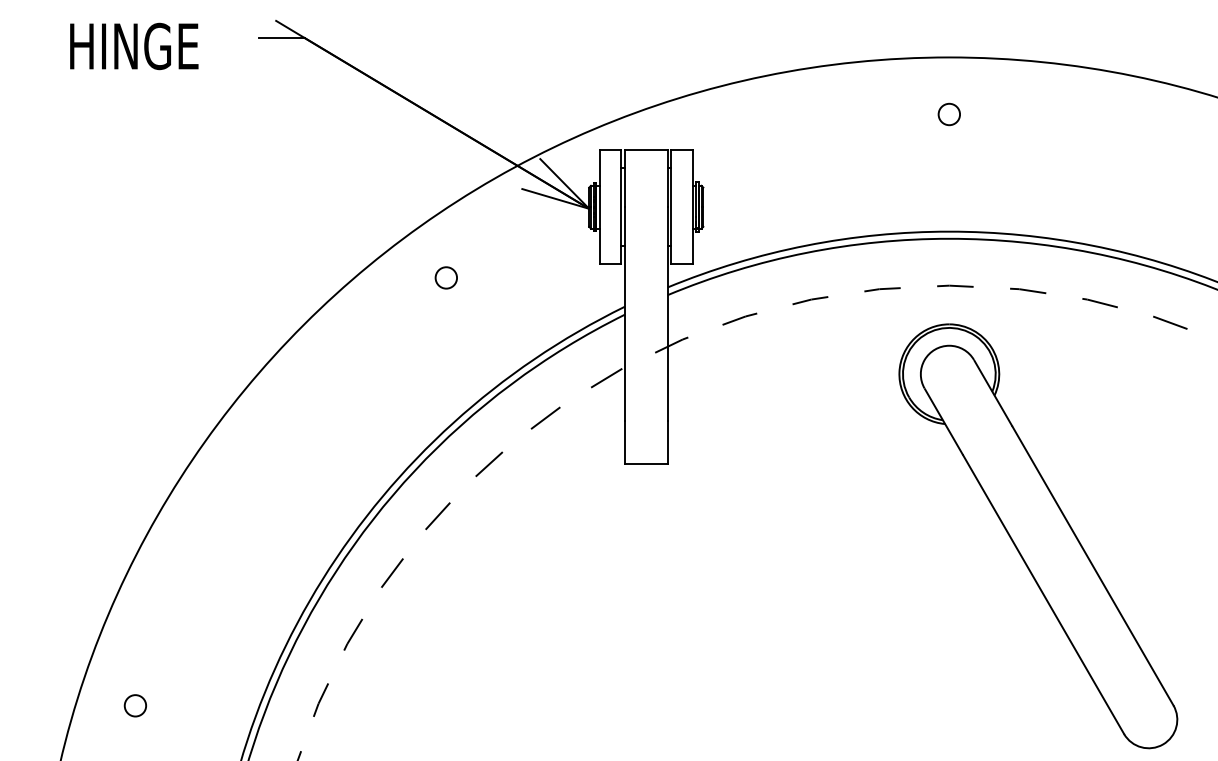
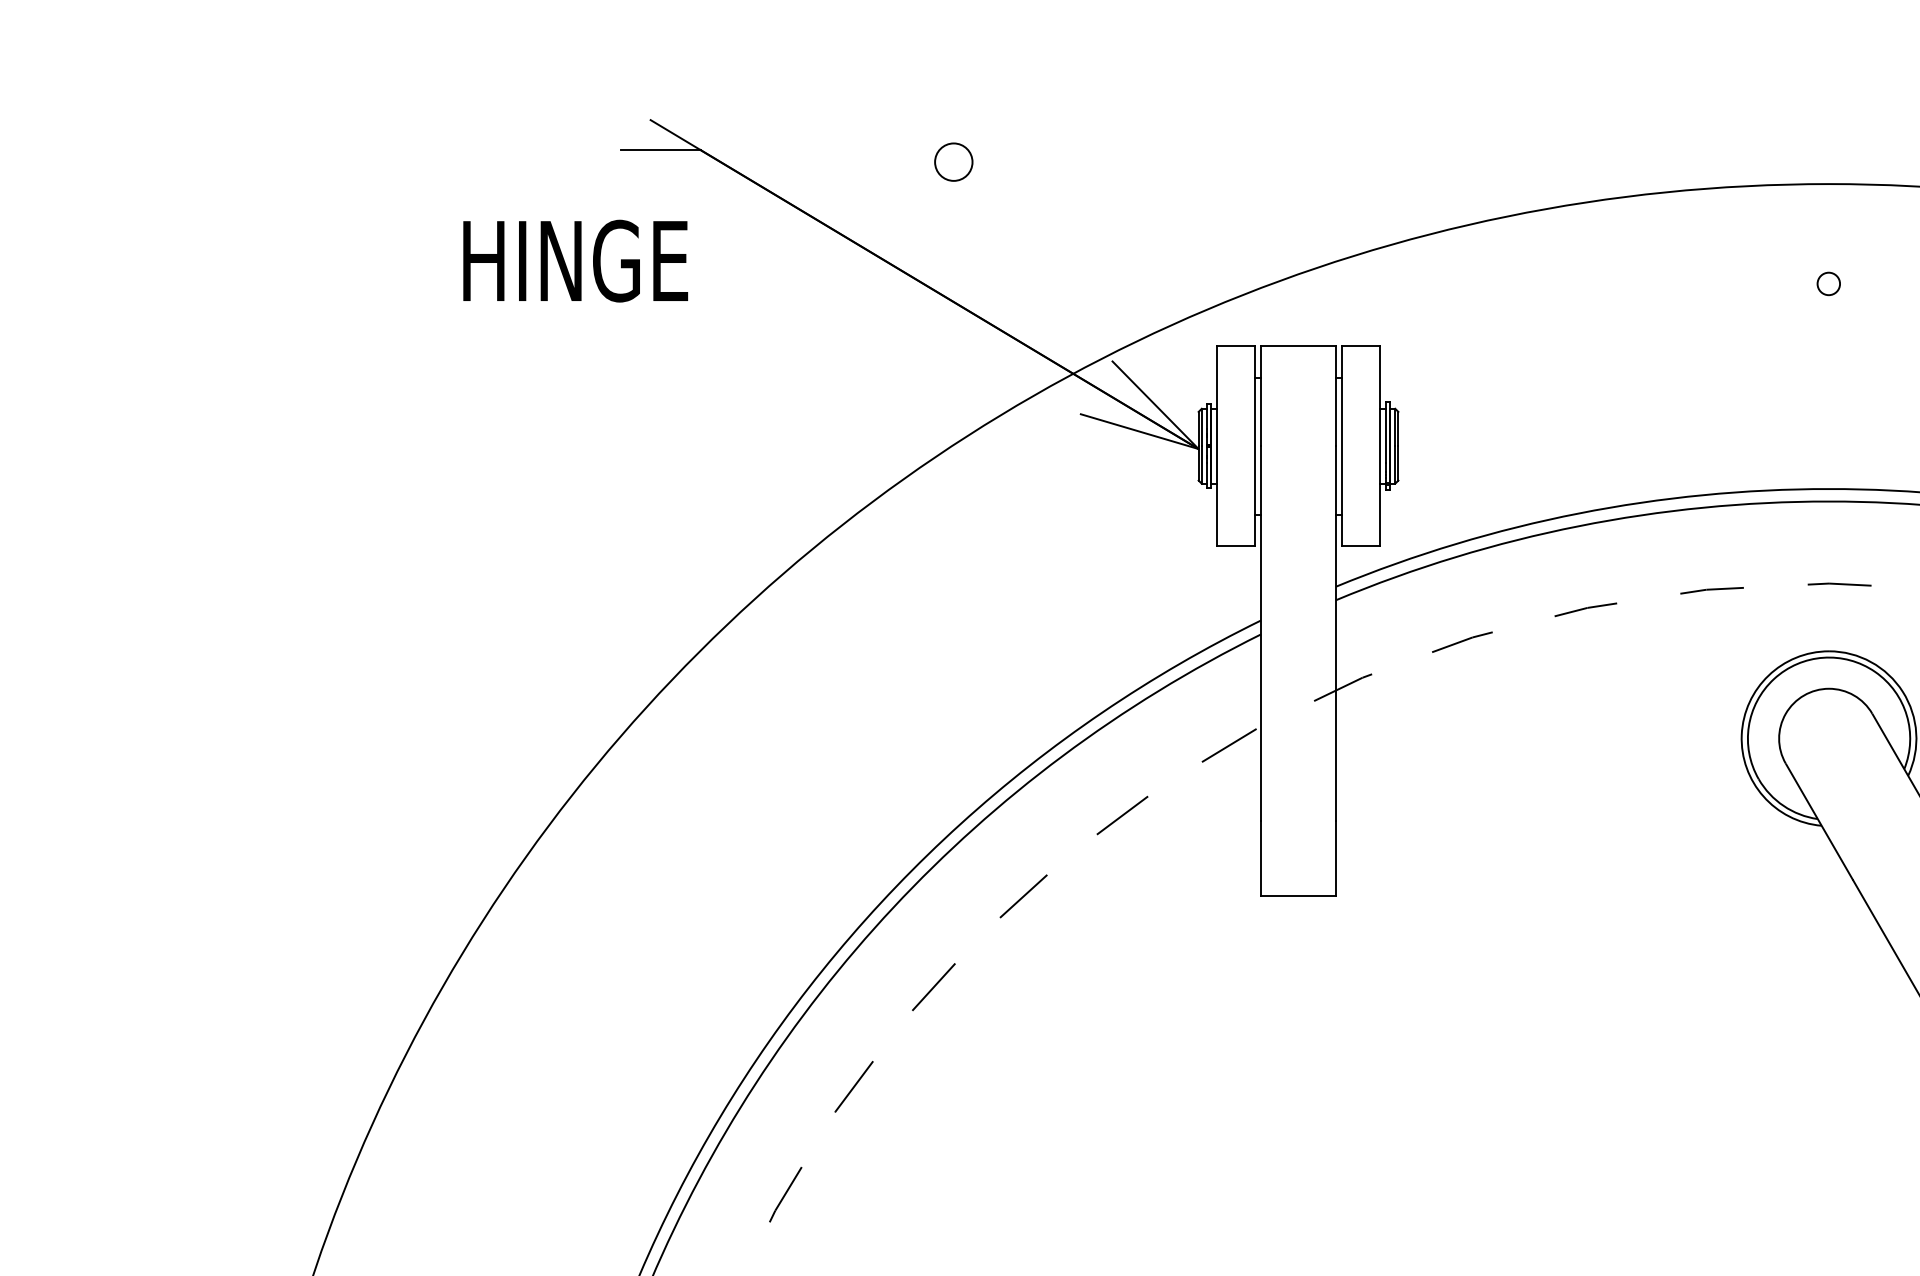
text: (134, 46) -> (575, 261), moved
circle: (948, 114) -> (1827, 283), size x0.6
circle: (445, 277) -> (952, 161), moved

